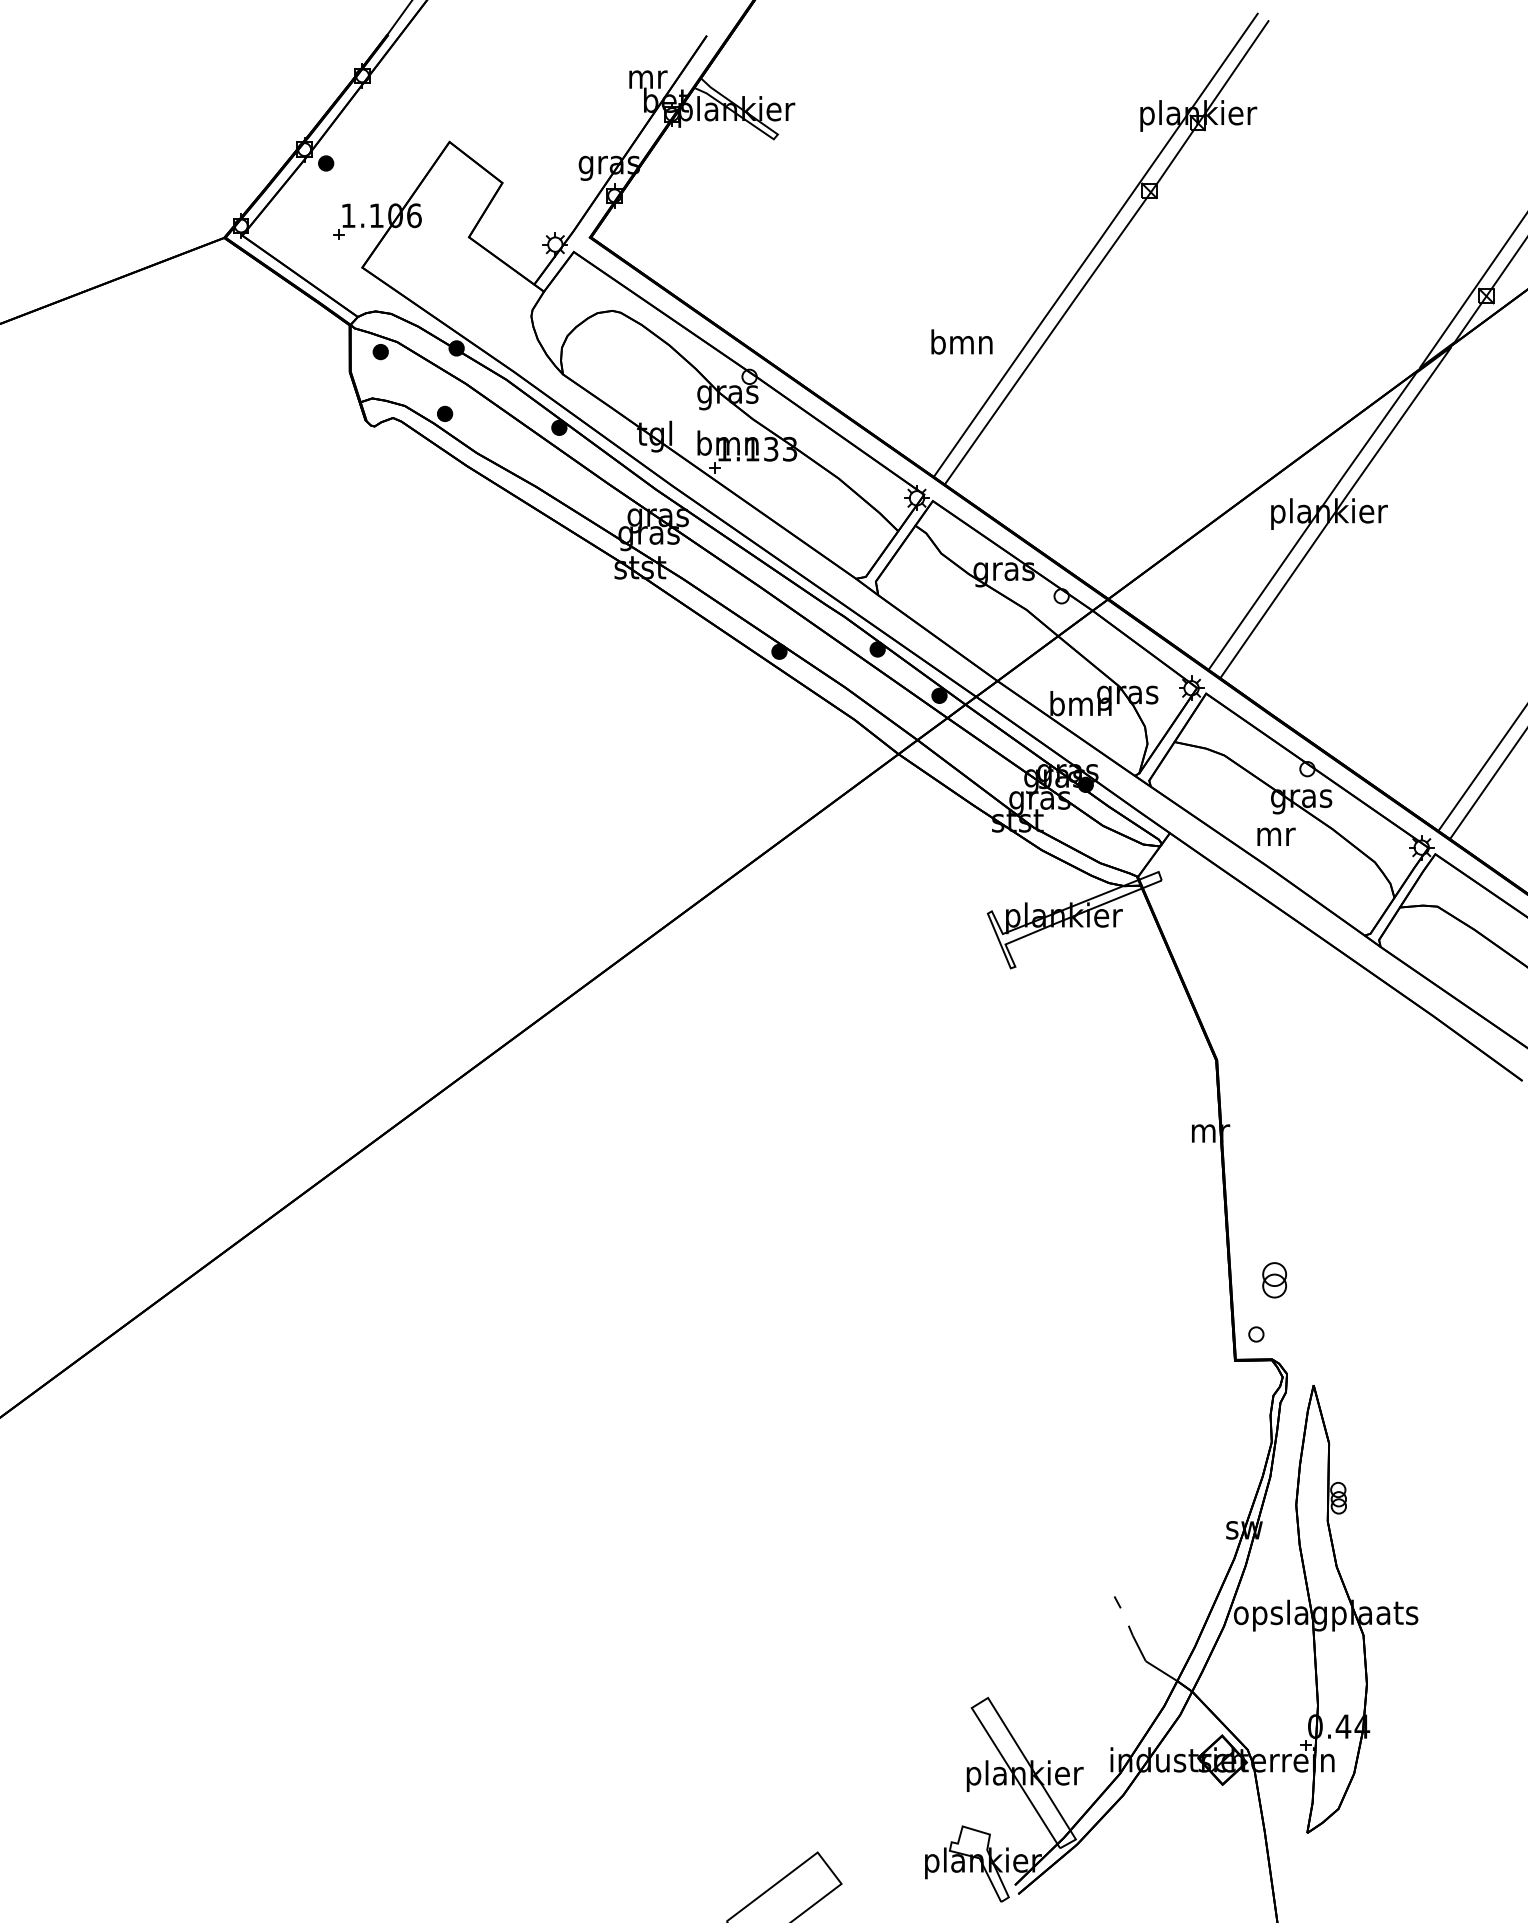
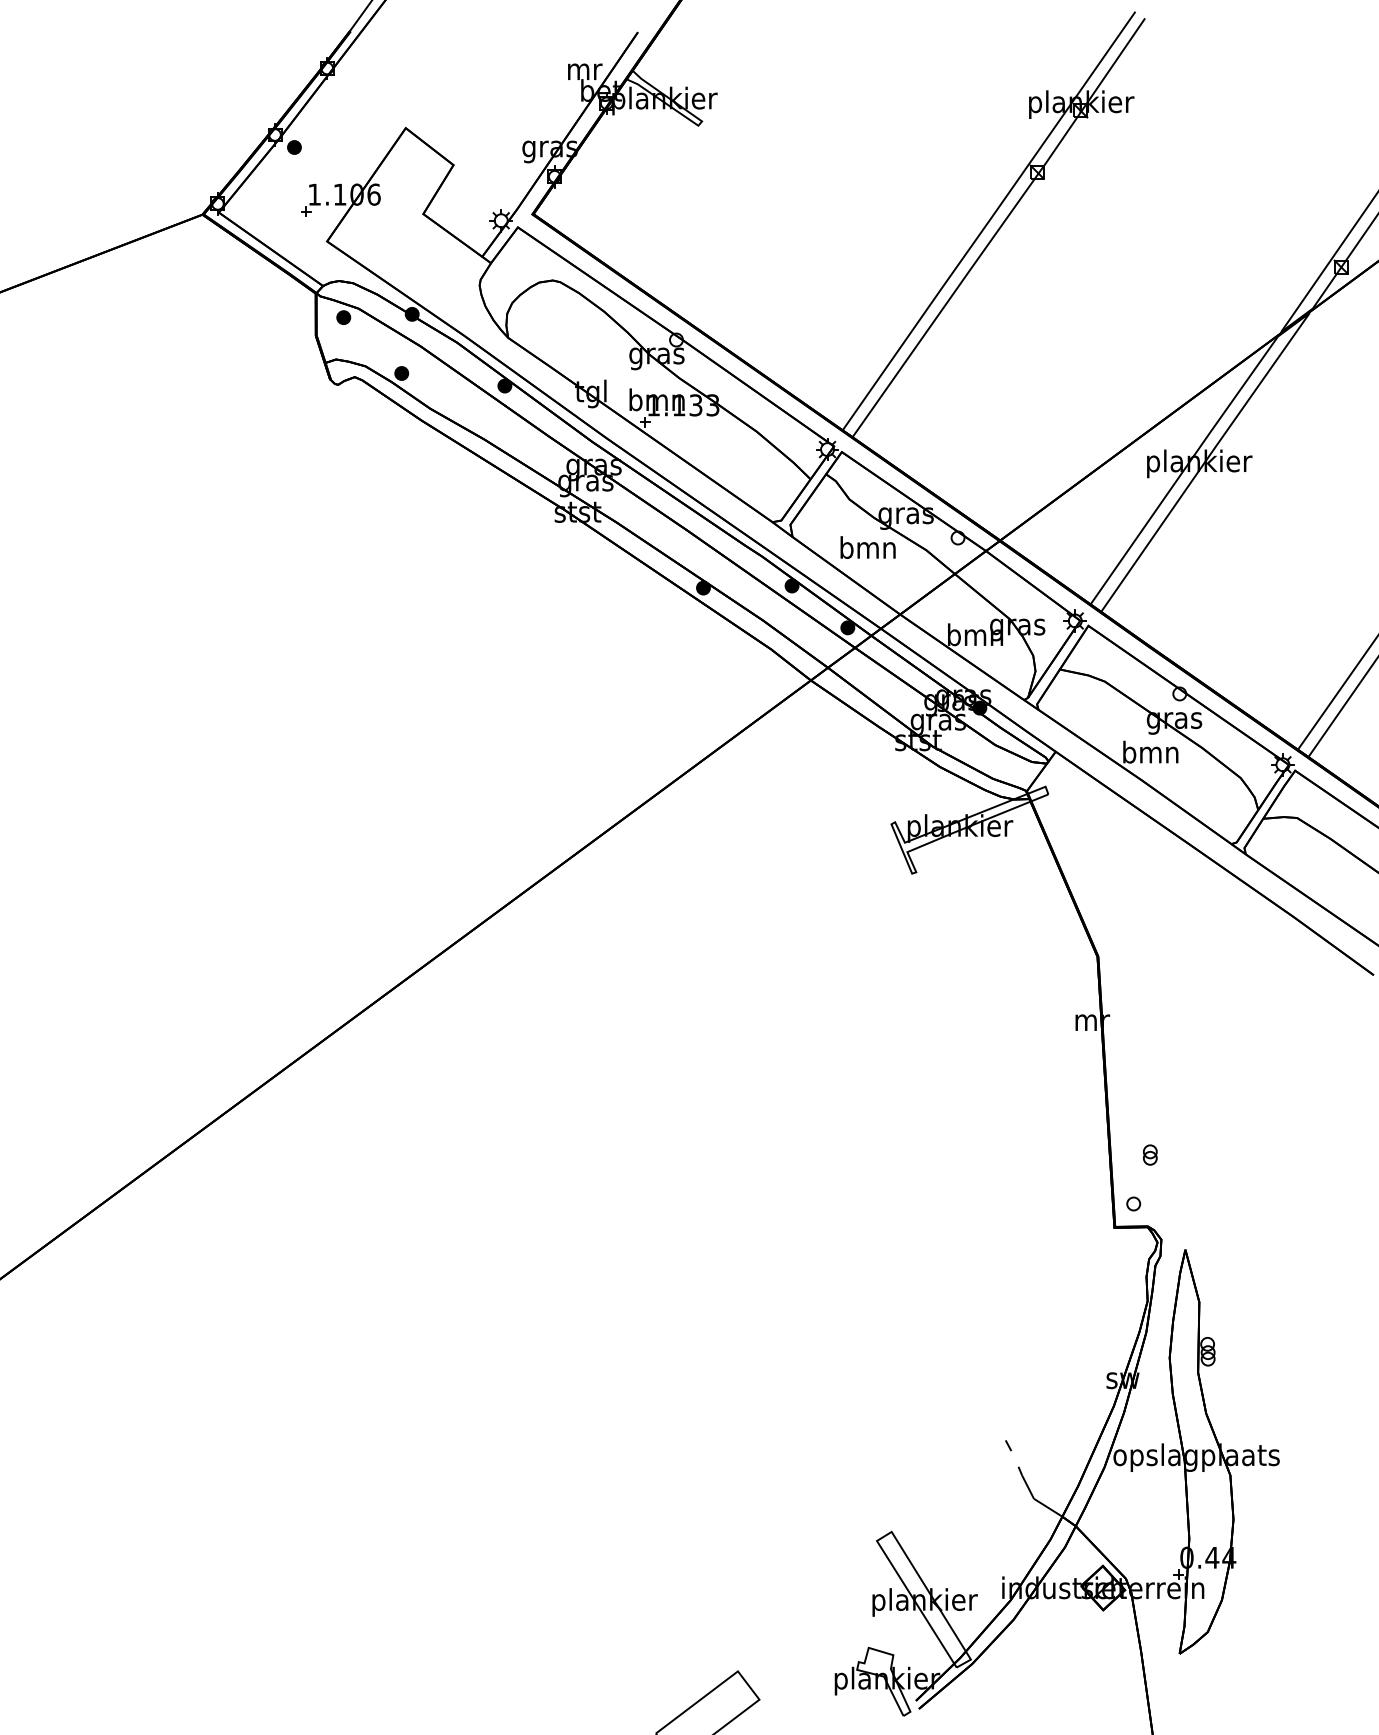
text: (961, 341) -> (867, 547), moved
text: (1274, 832) -> (1150, 751), mr -> bmn
part: (1274, 1279) -> (1150, 1154), size x0.62

